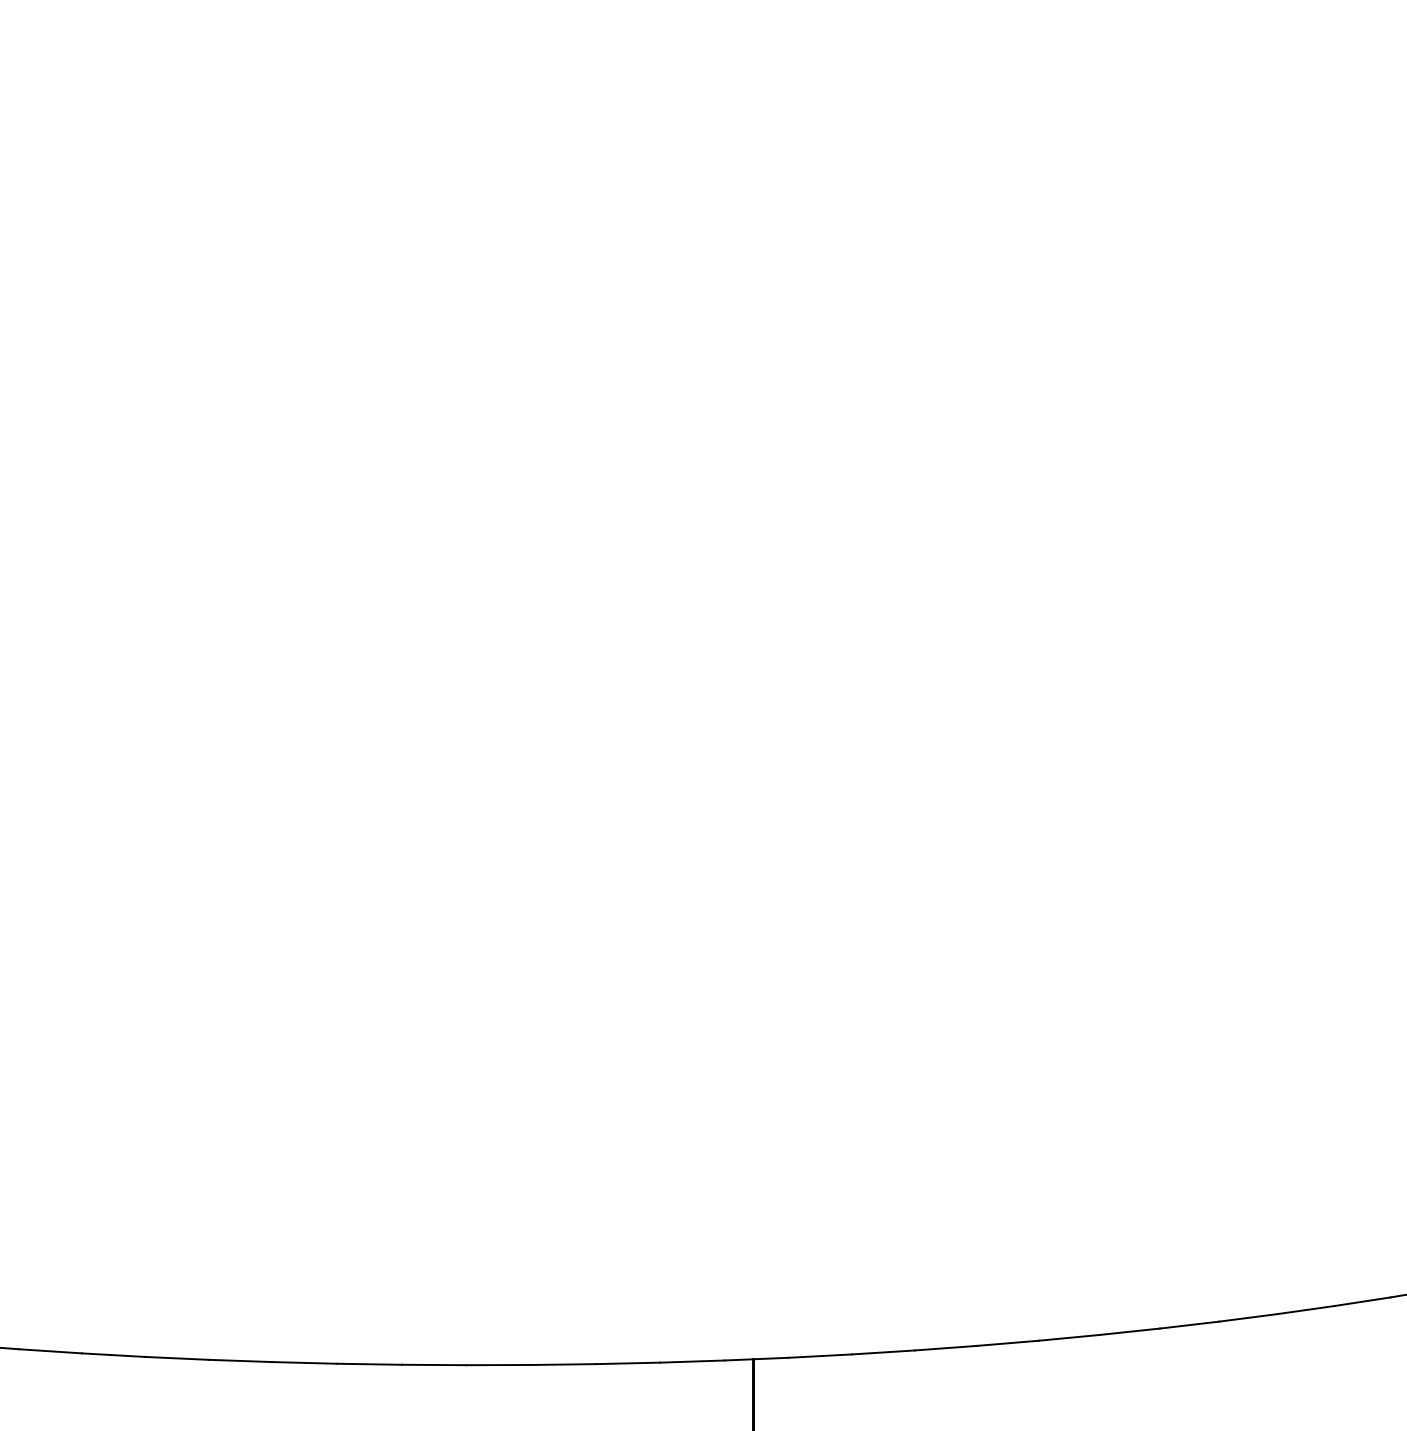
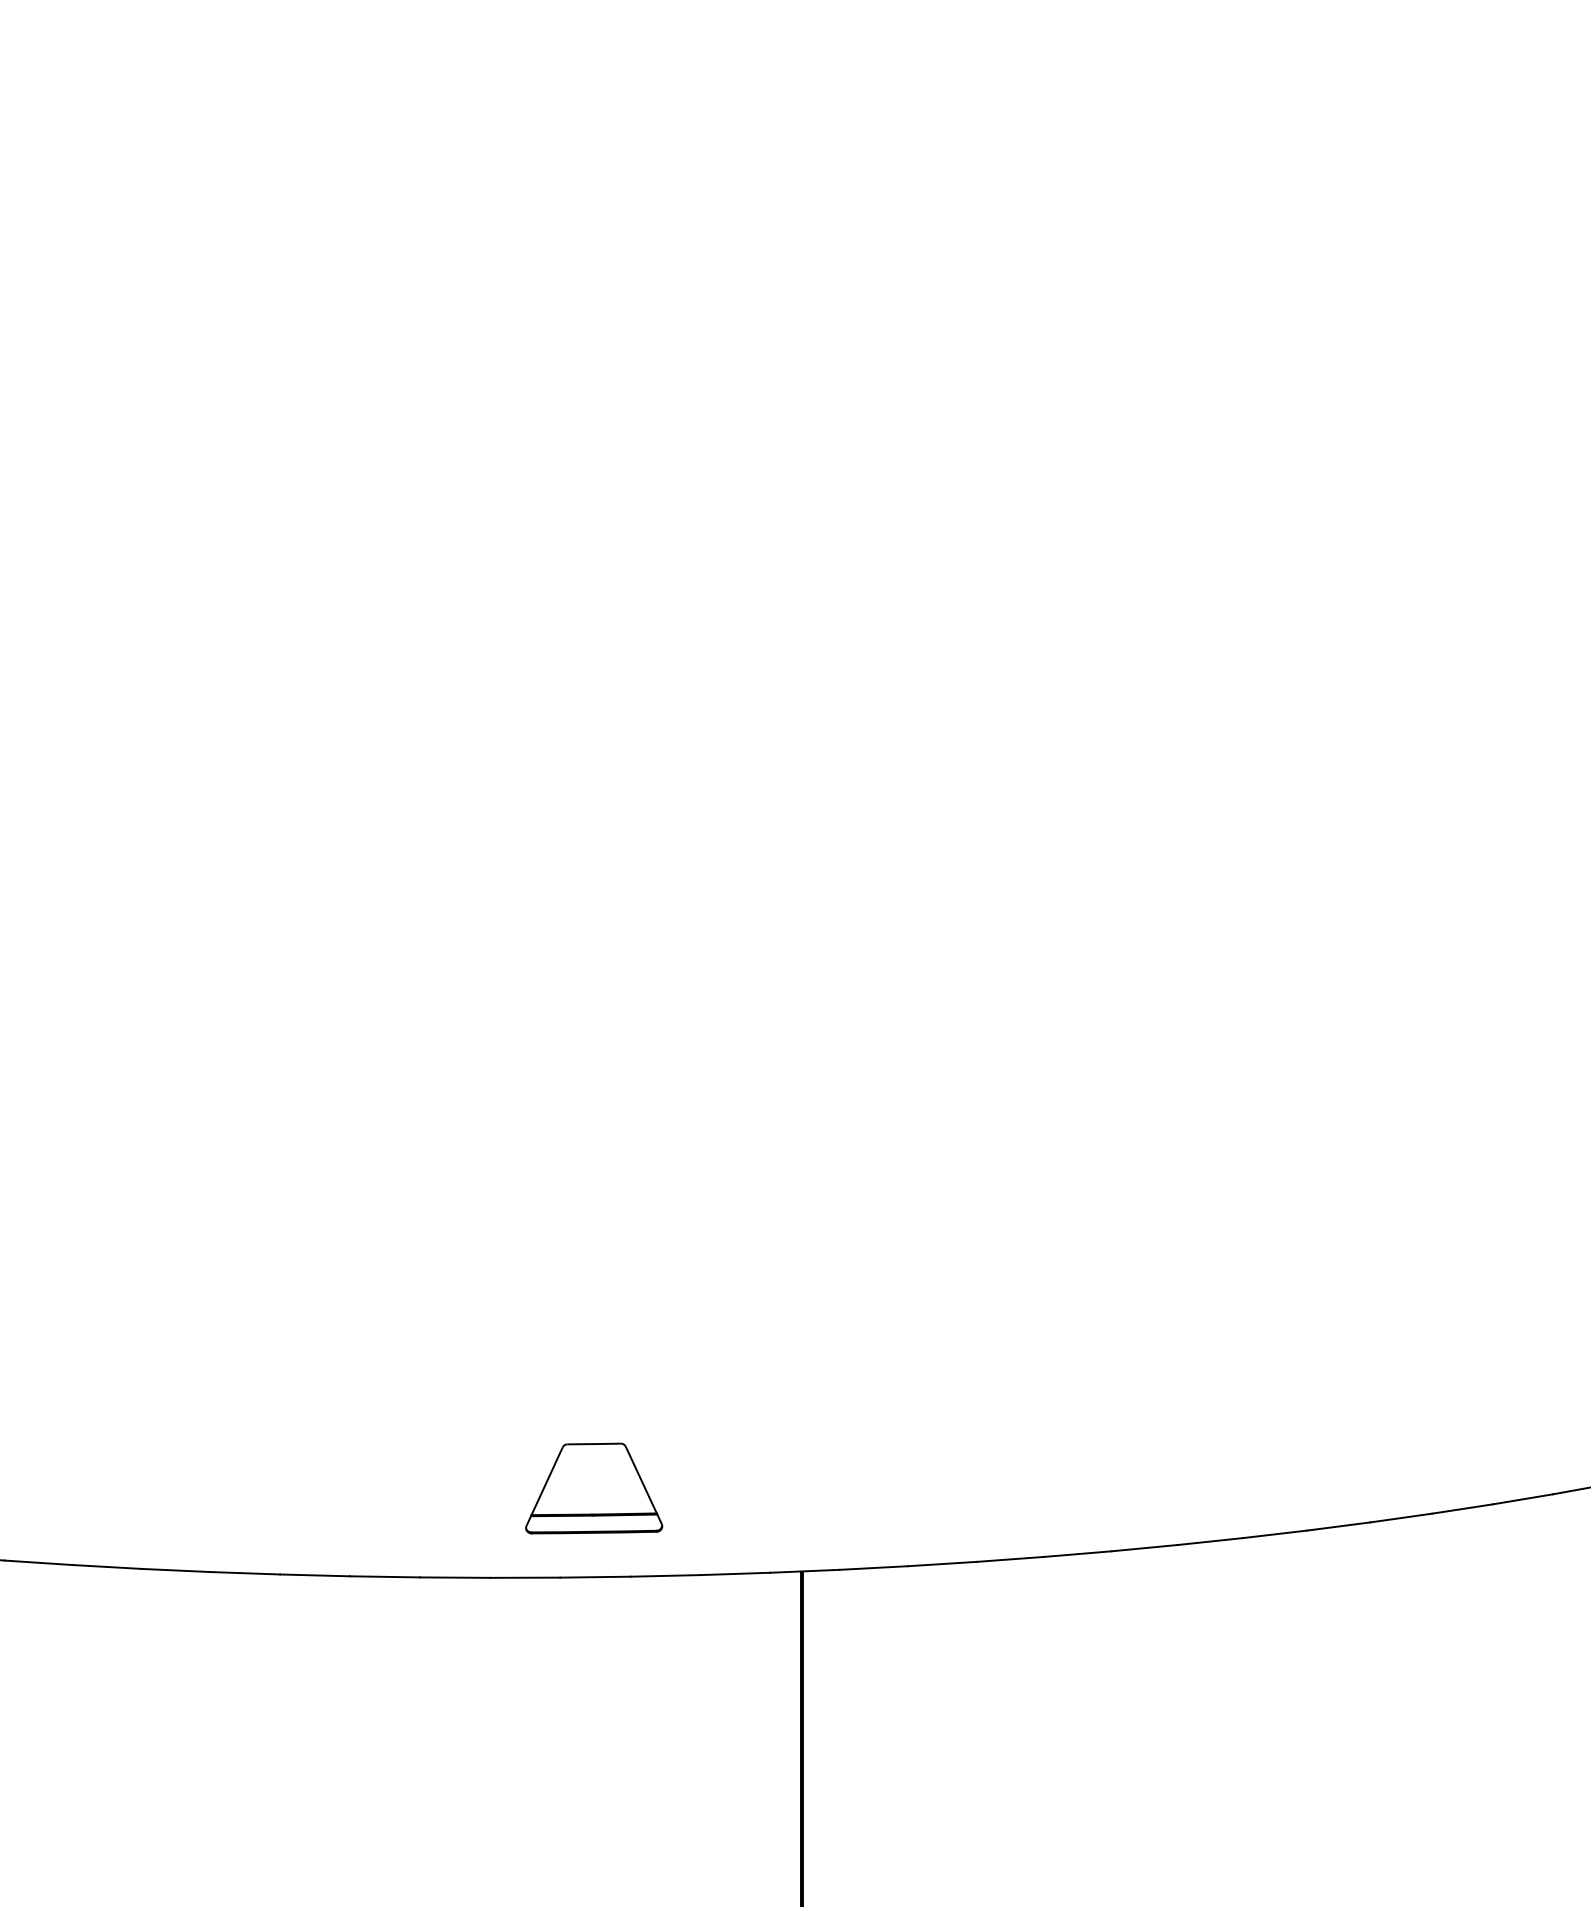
part: (562, 1282) -> (594, 1488), added

